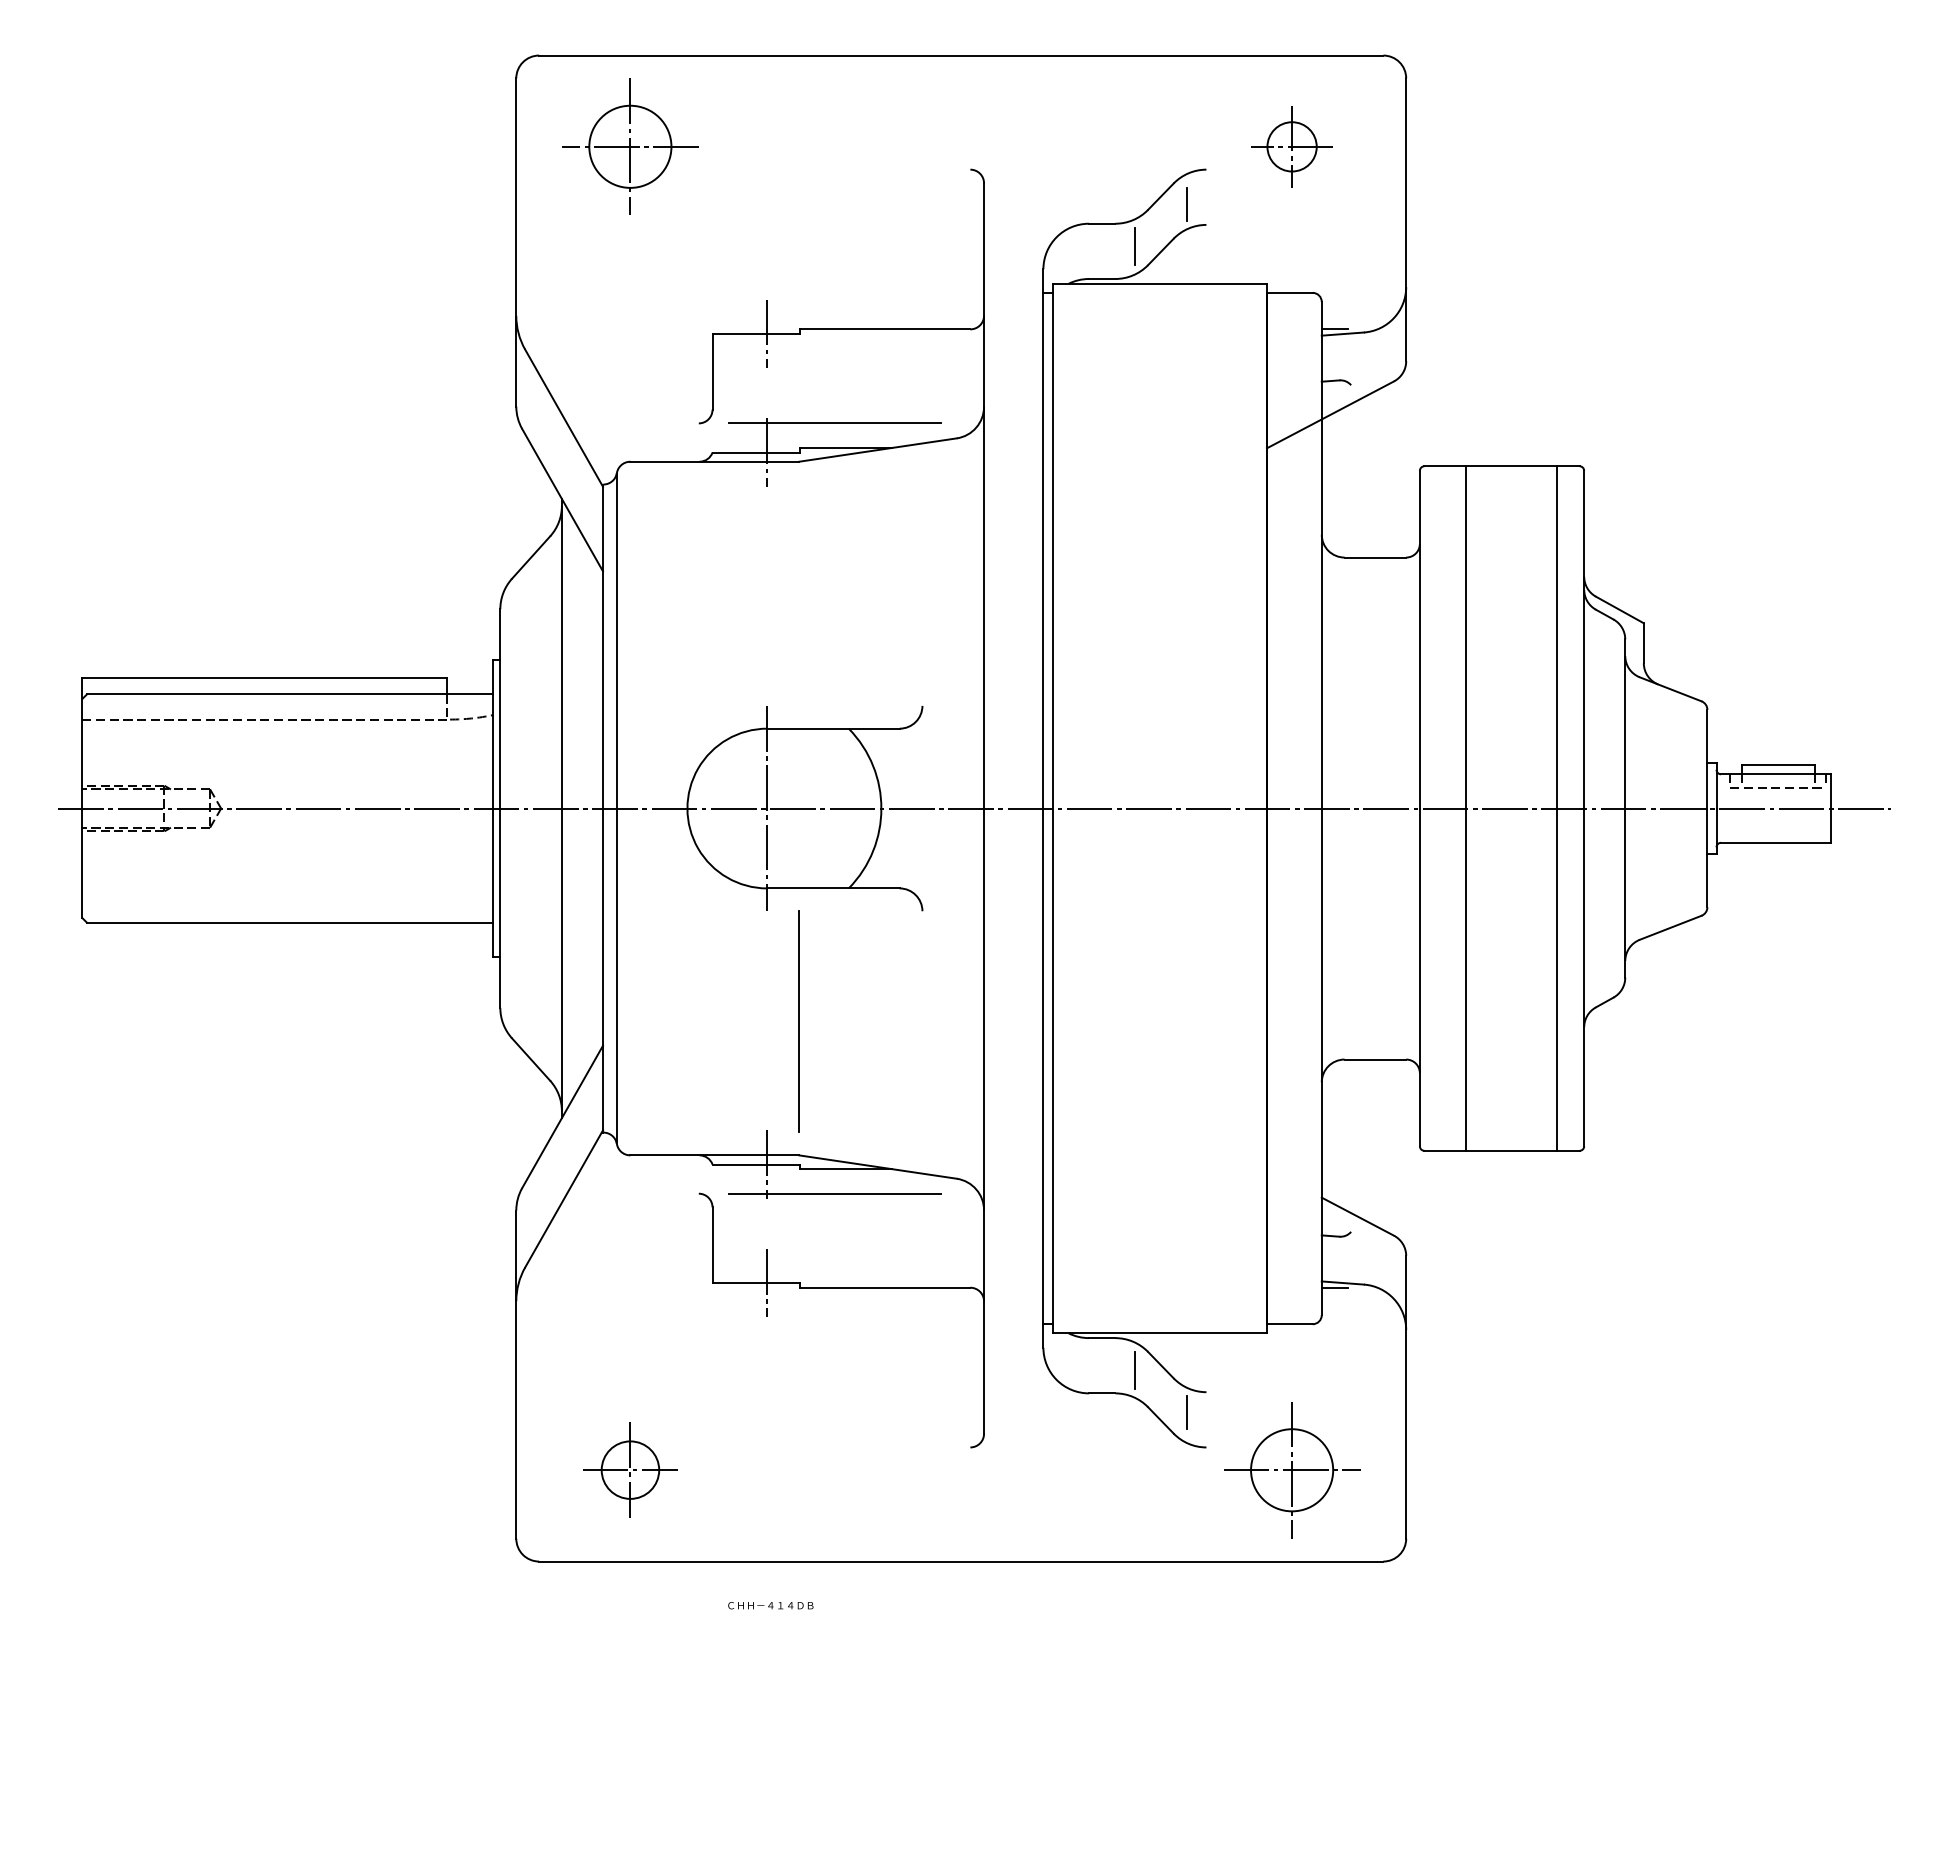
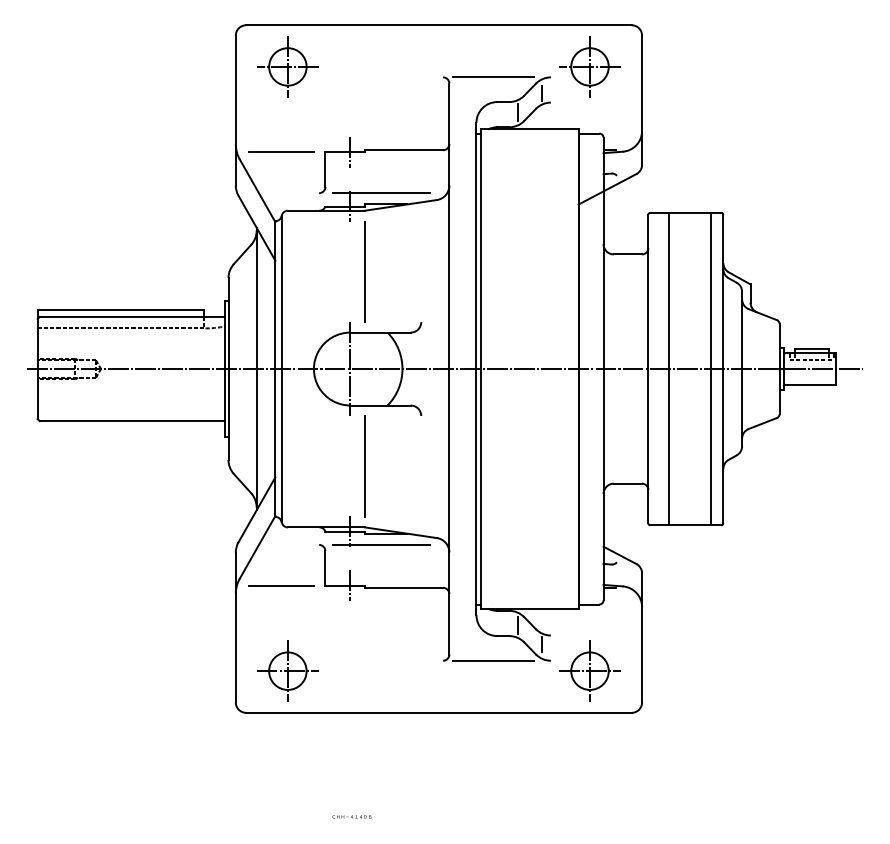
part: (1290, 145) -> (589, 66), size x1.67
line: (1080, 169) -> (493, 77), added
line: (616, 332) -> (281, 151), added
line: (798, 594) -> (364, 271), added
line: (614, 1282) -> (280, 585), added
line: (1080, 1446) -> (493, 660), added
part: (629, 1468) -> (287, 670), size x1.43
text: (769, 1604) -> (351, 816), moved

